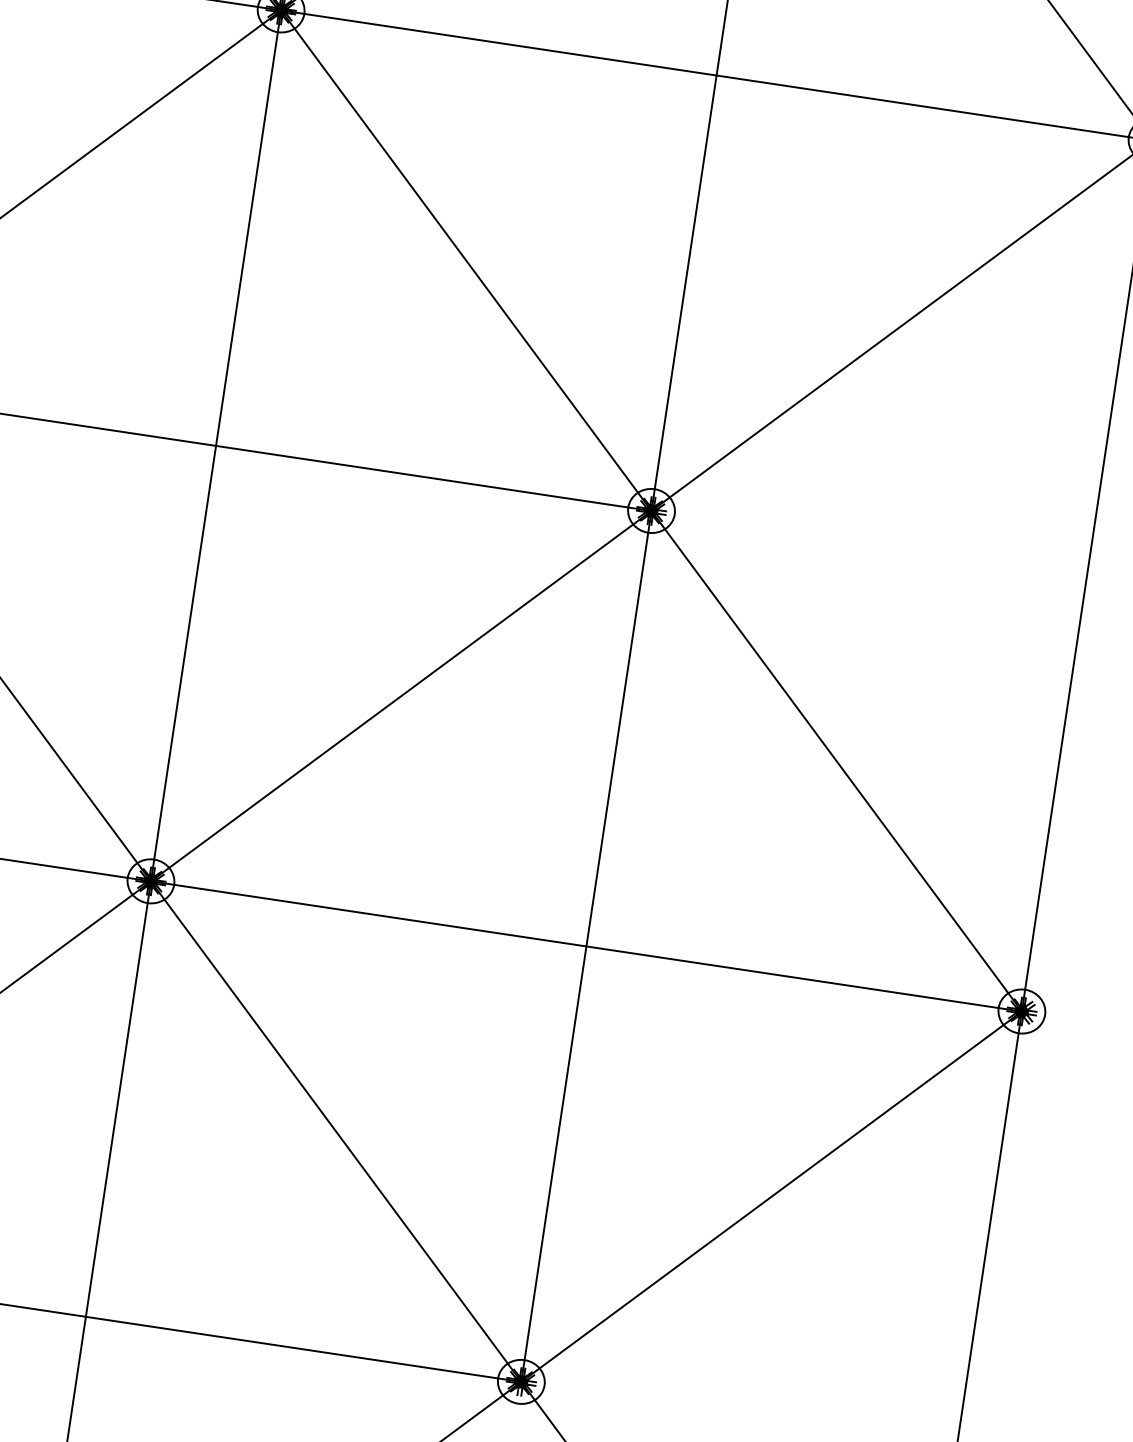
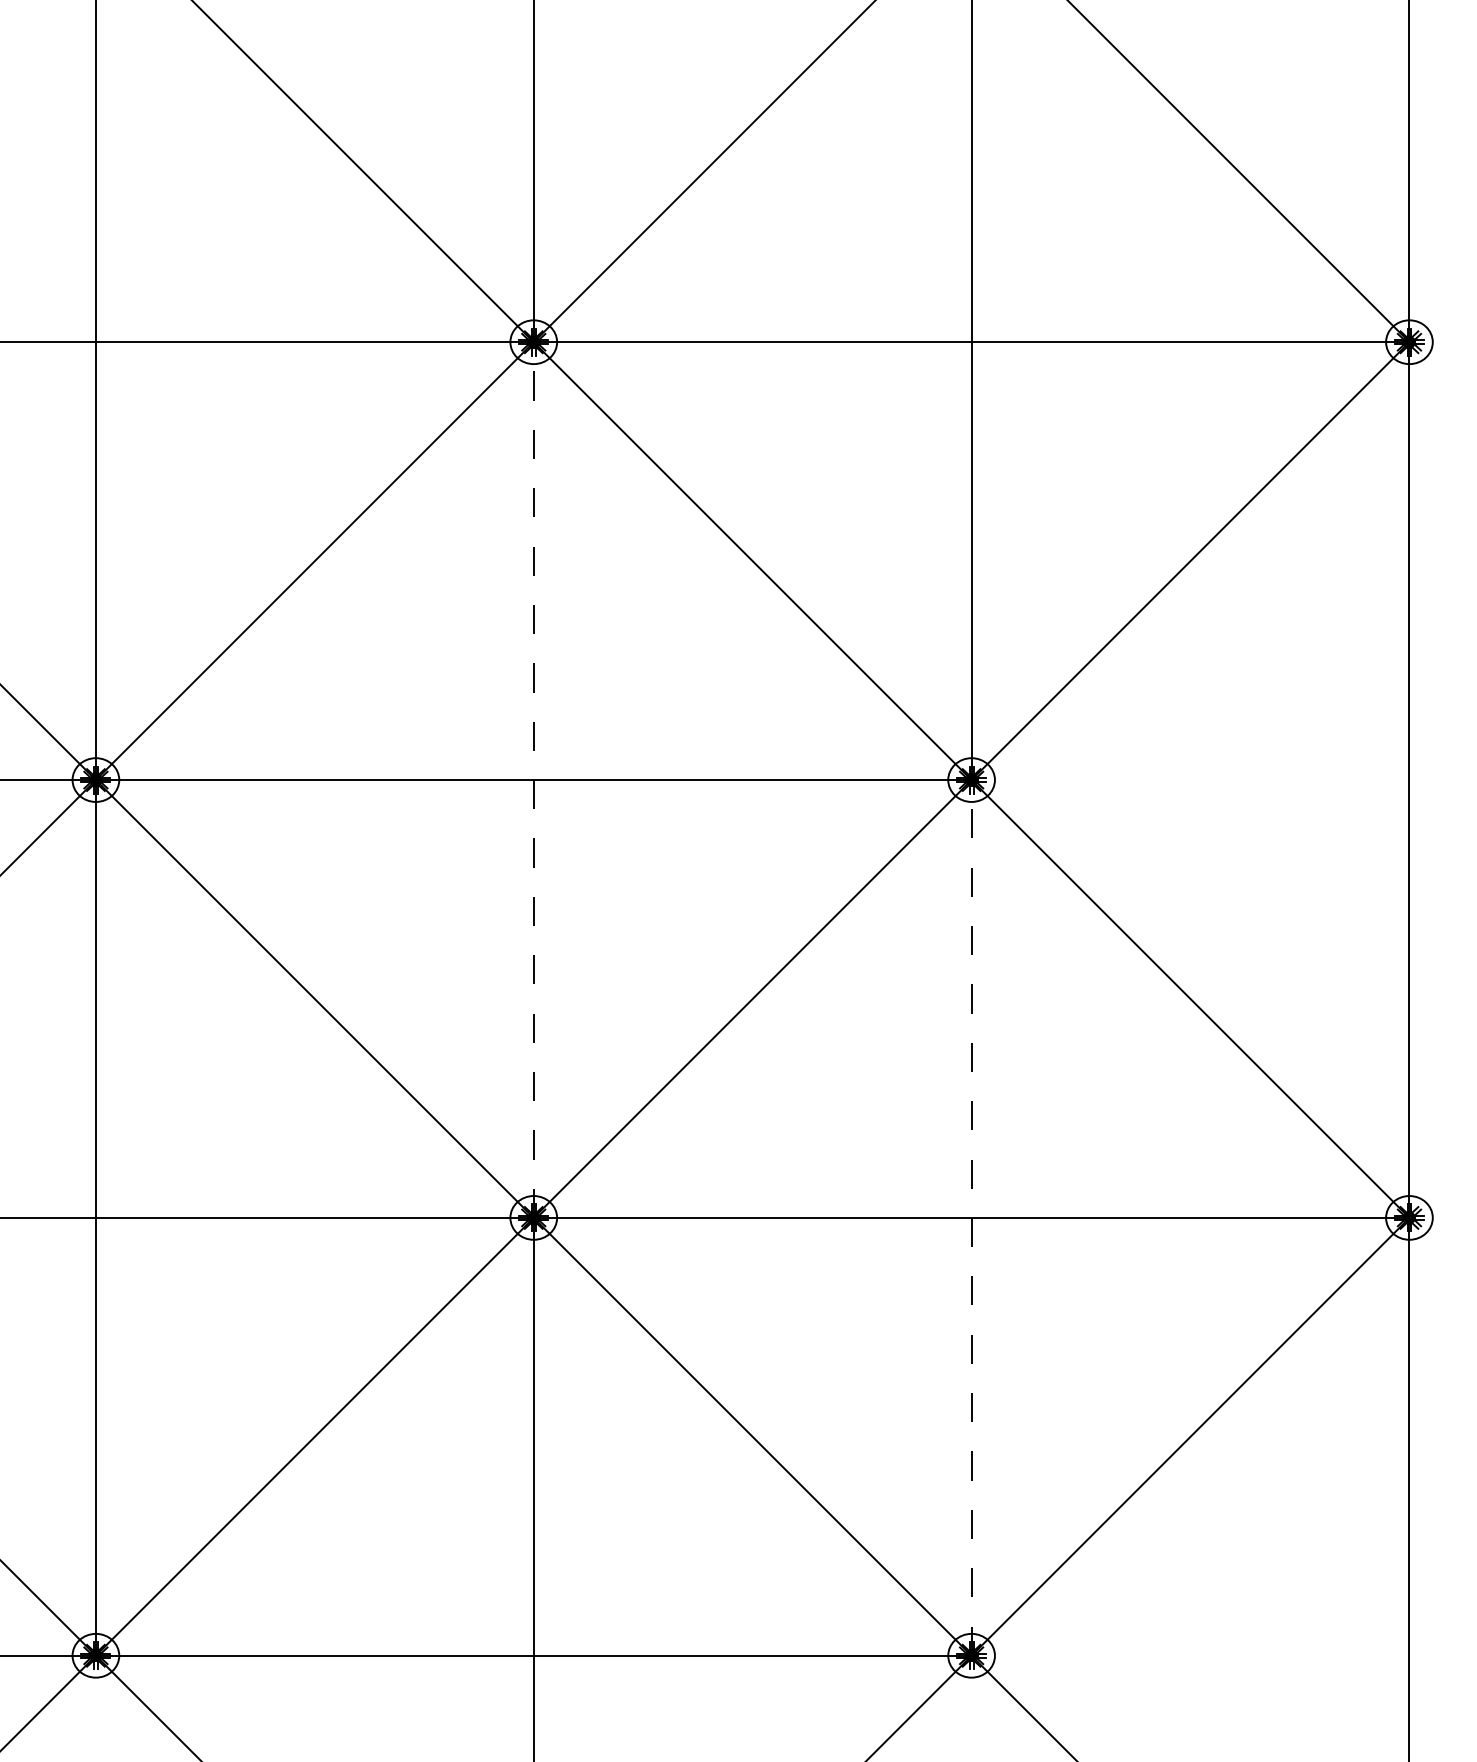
line: (215, 446) -> (533, 780), solid -> dashed
line: (586, 946) -> (971, 1217), solid -> dashed

